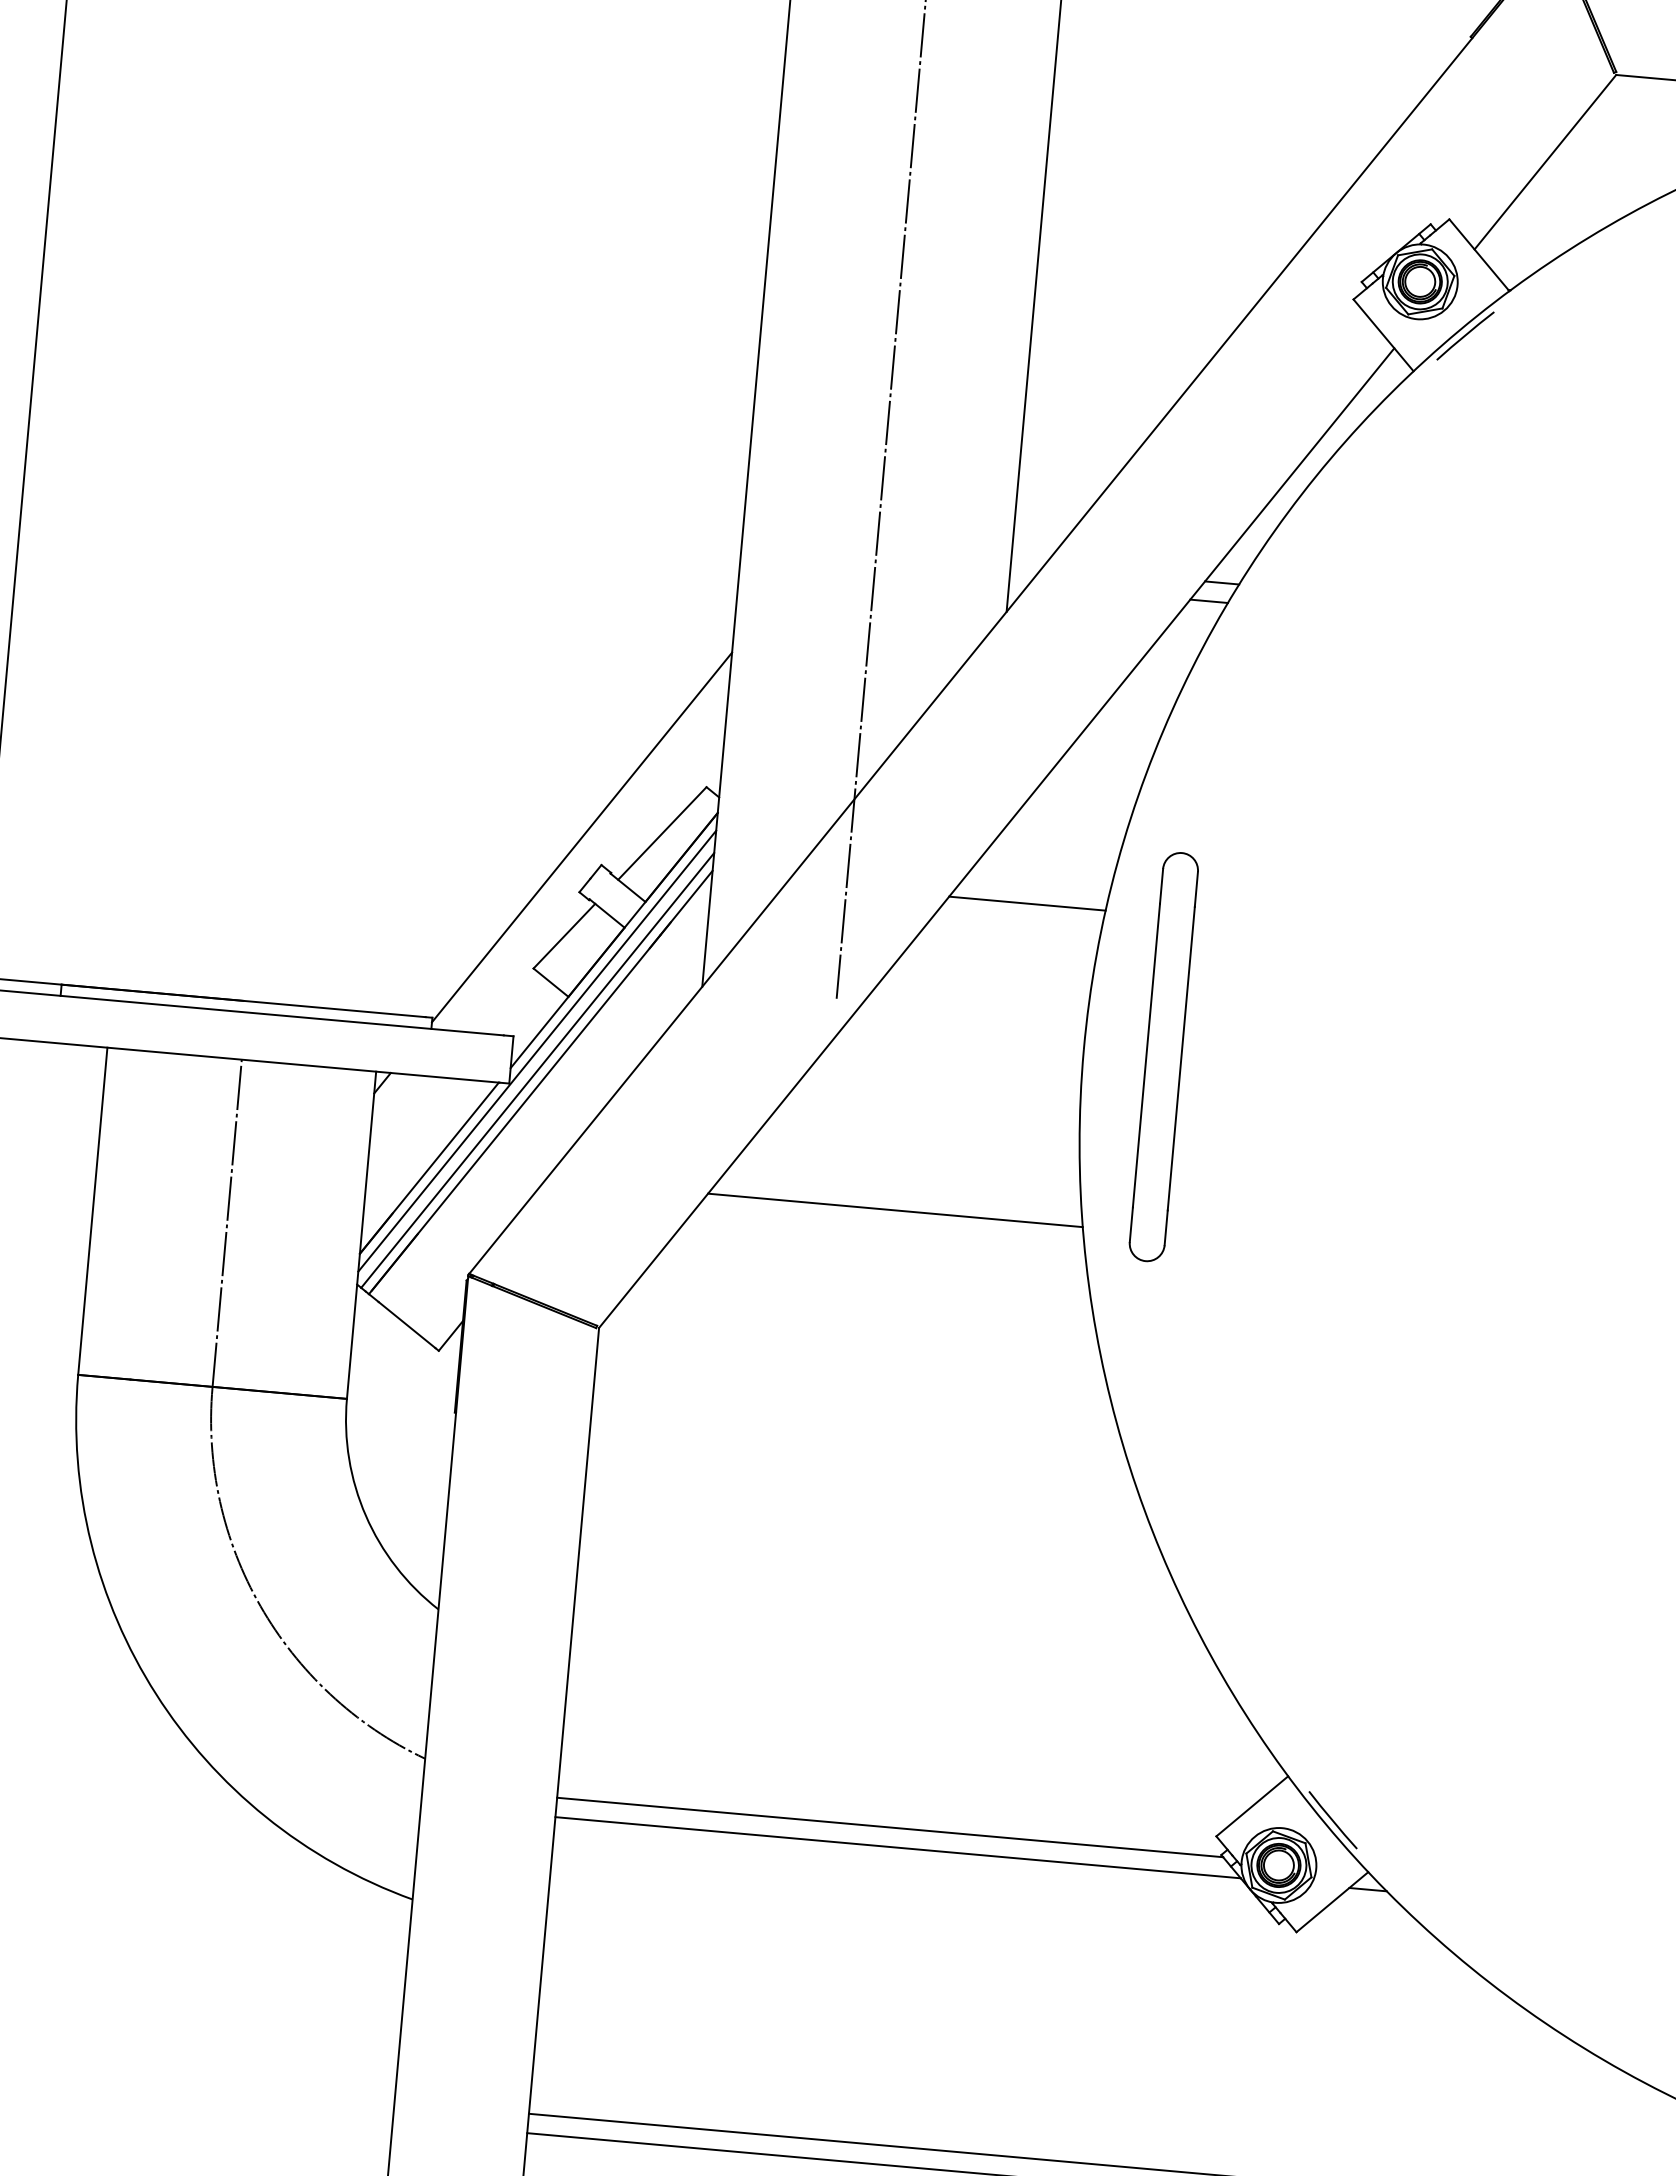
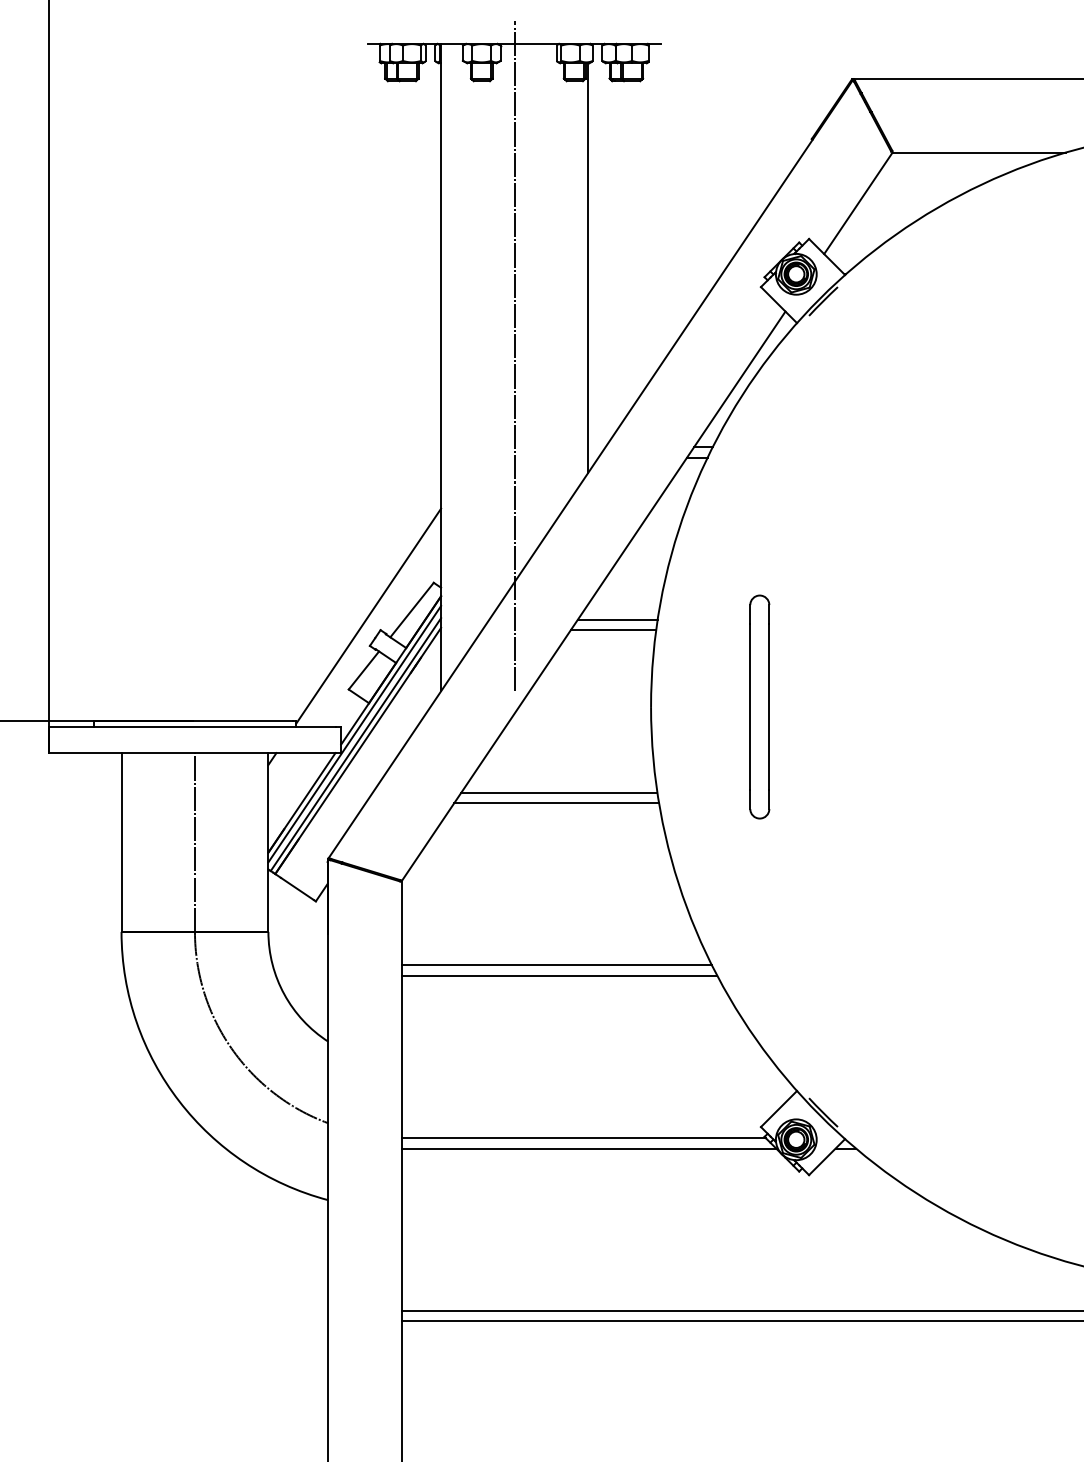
line: (1036, 884) -> (617, 619), added
part: (1163, 1056) -> (759, 706), moved
line: (902, 1191) -> (559, 792), added
line: (868, 1507) -> (556, 965), added
line: (872, 1526) -> (559, 975), added

